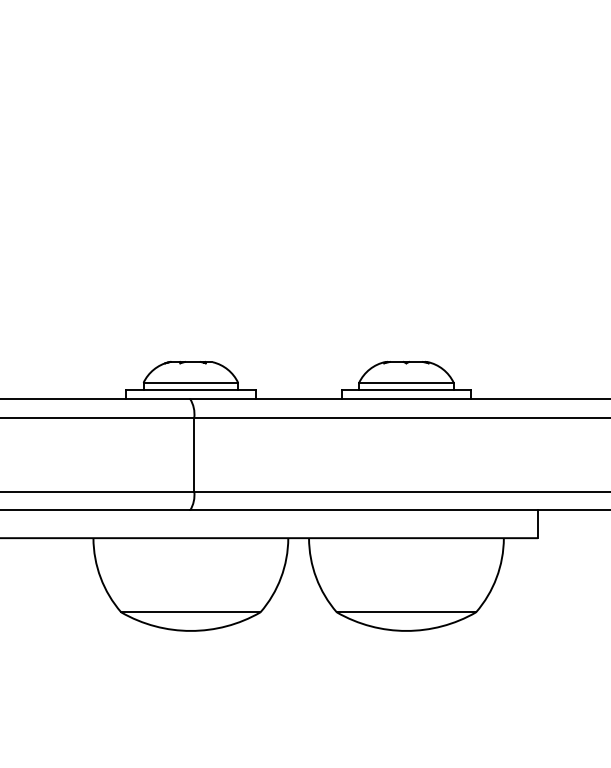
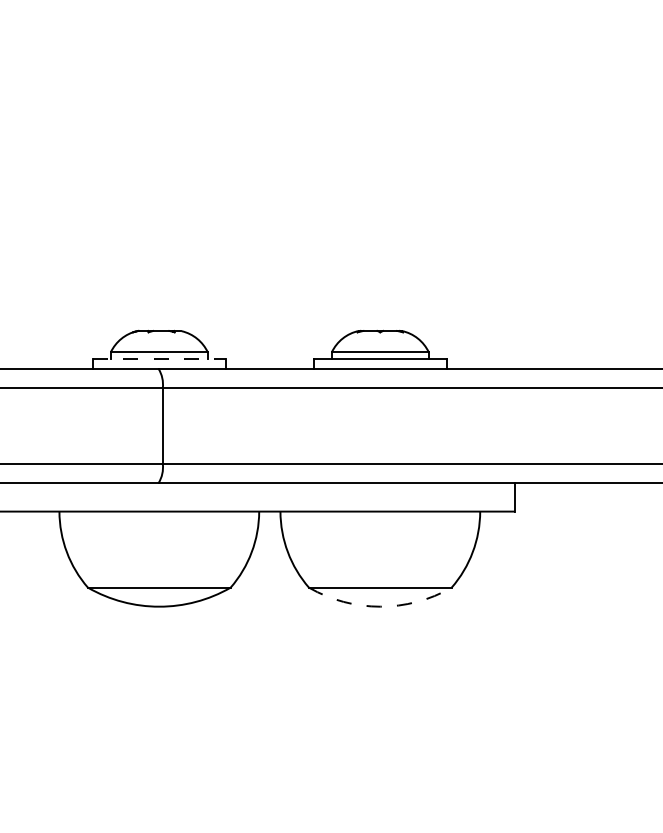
line: (191, 389) -> (159, 359), solid -> dashed
arc: (406, 630) -> (380, 606), solid -> dashed

